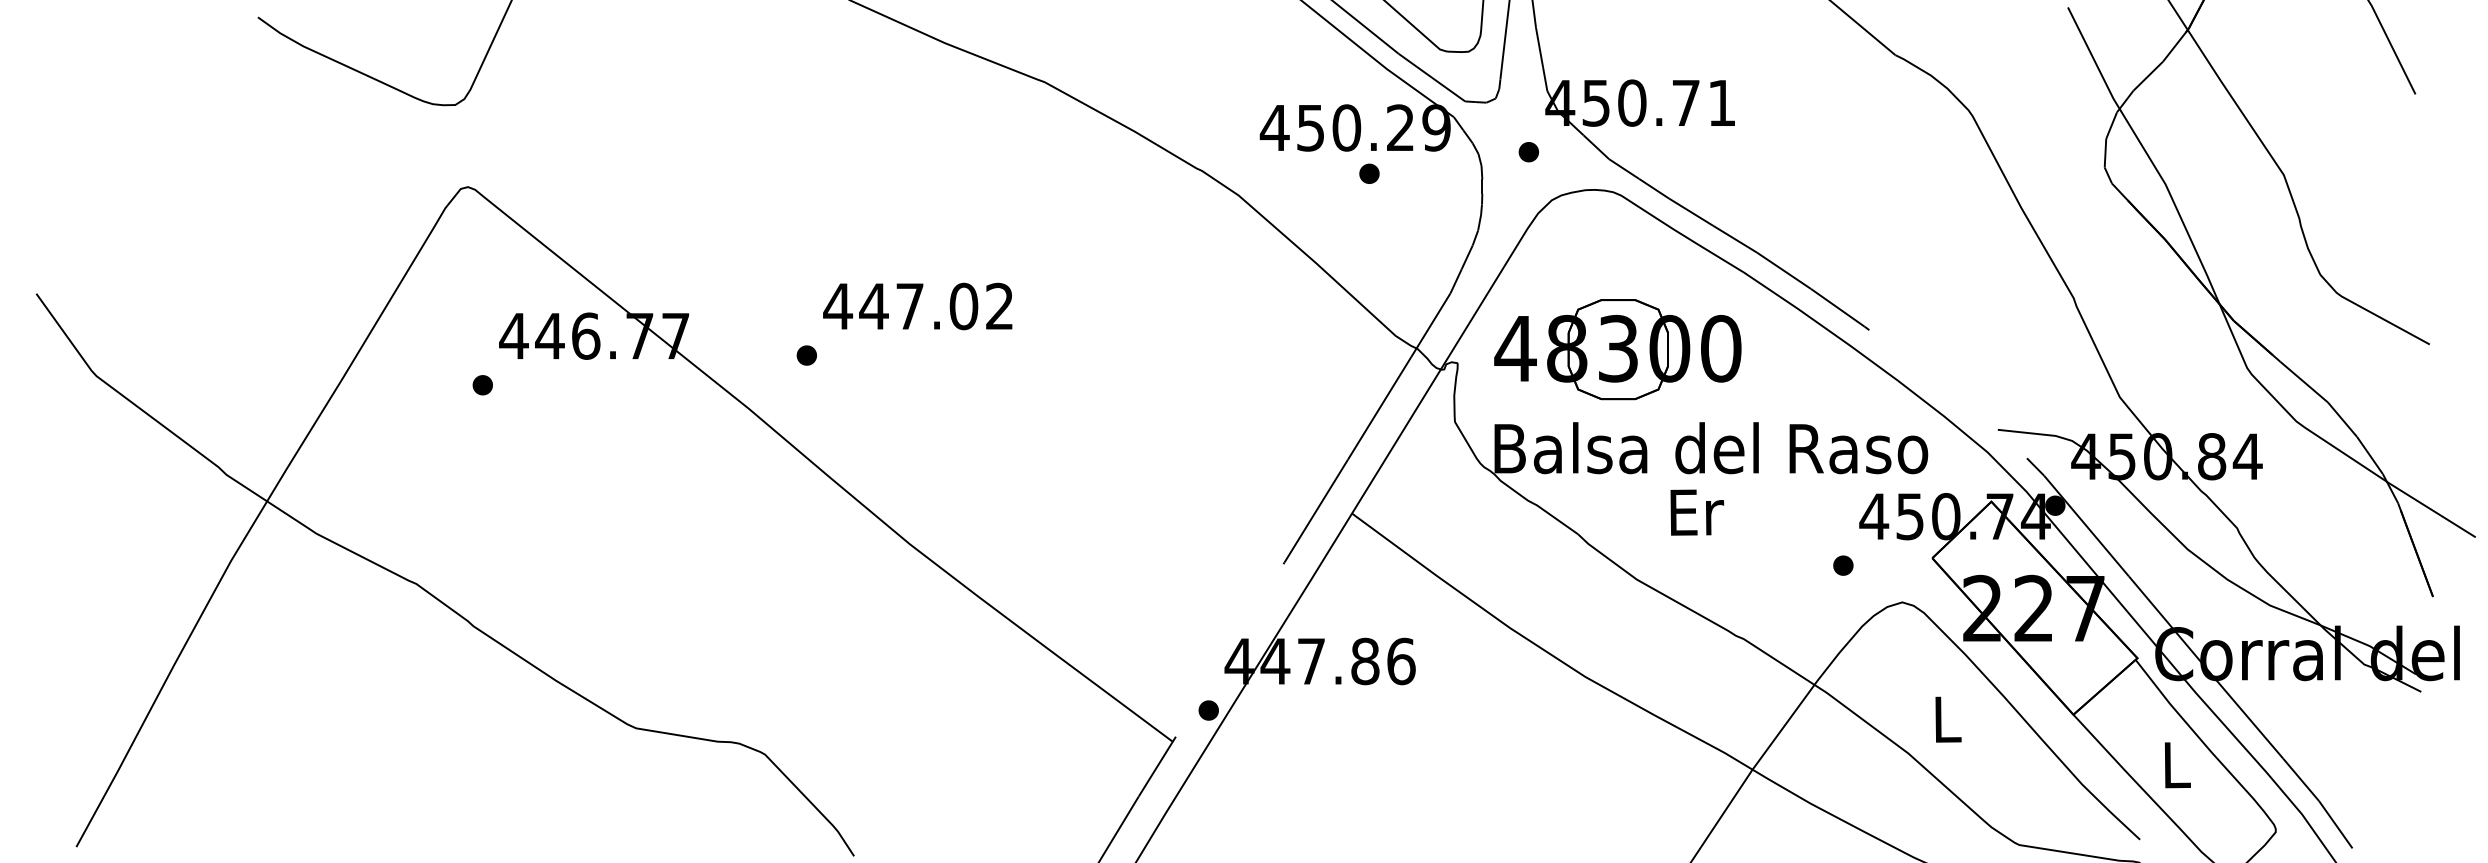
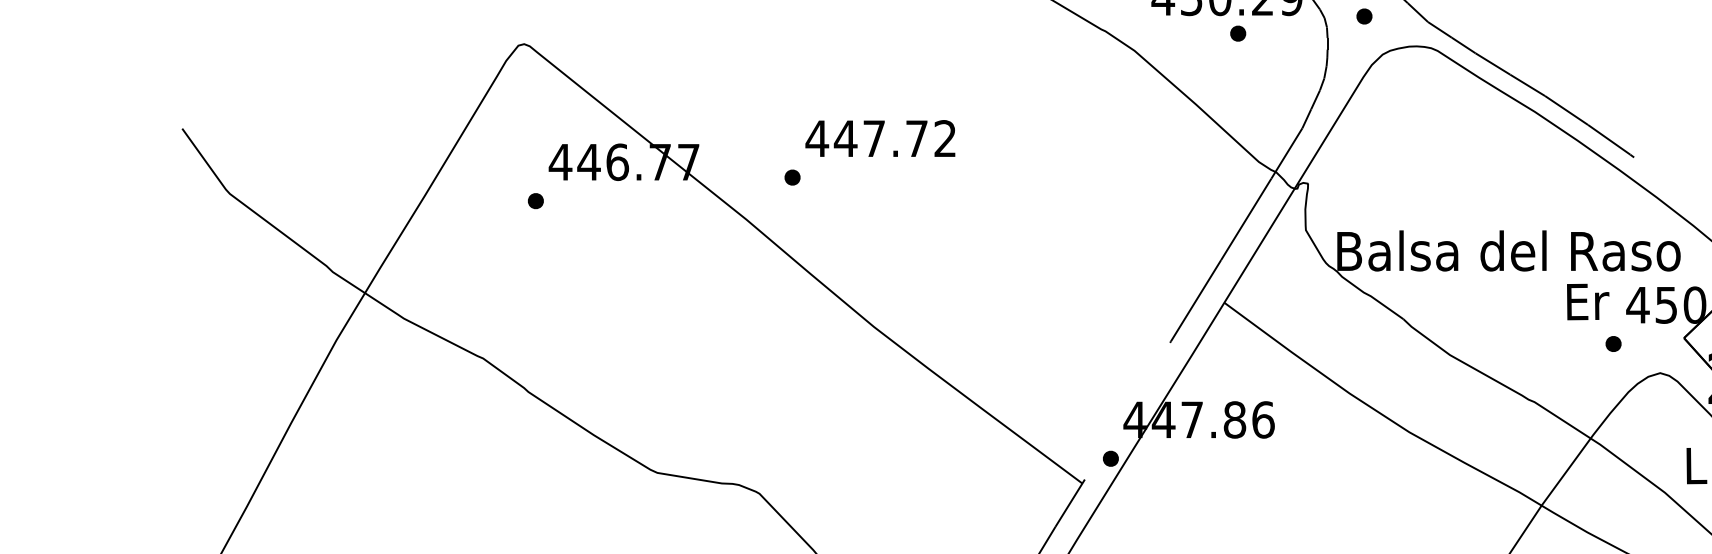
text: (963, 306) -> (916, 138), 447.02 -> 447.72
part: (1617, 349) -> (1434, 172), removed
text: (1697, 512) -> (1588, 301), moved

